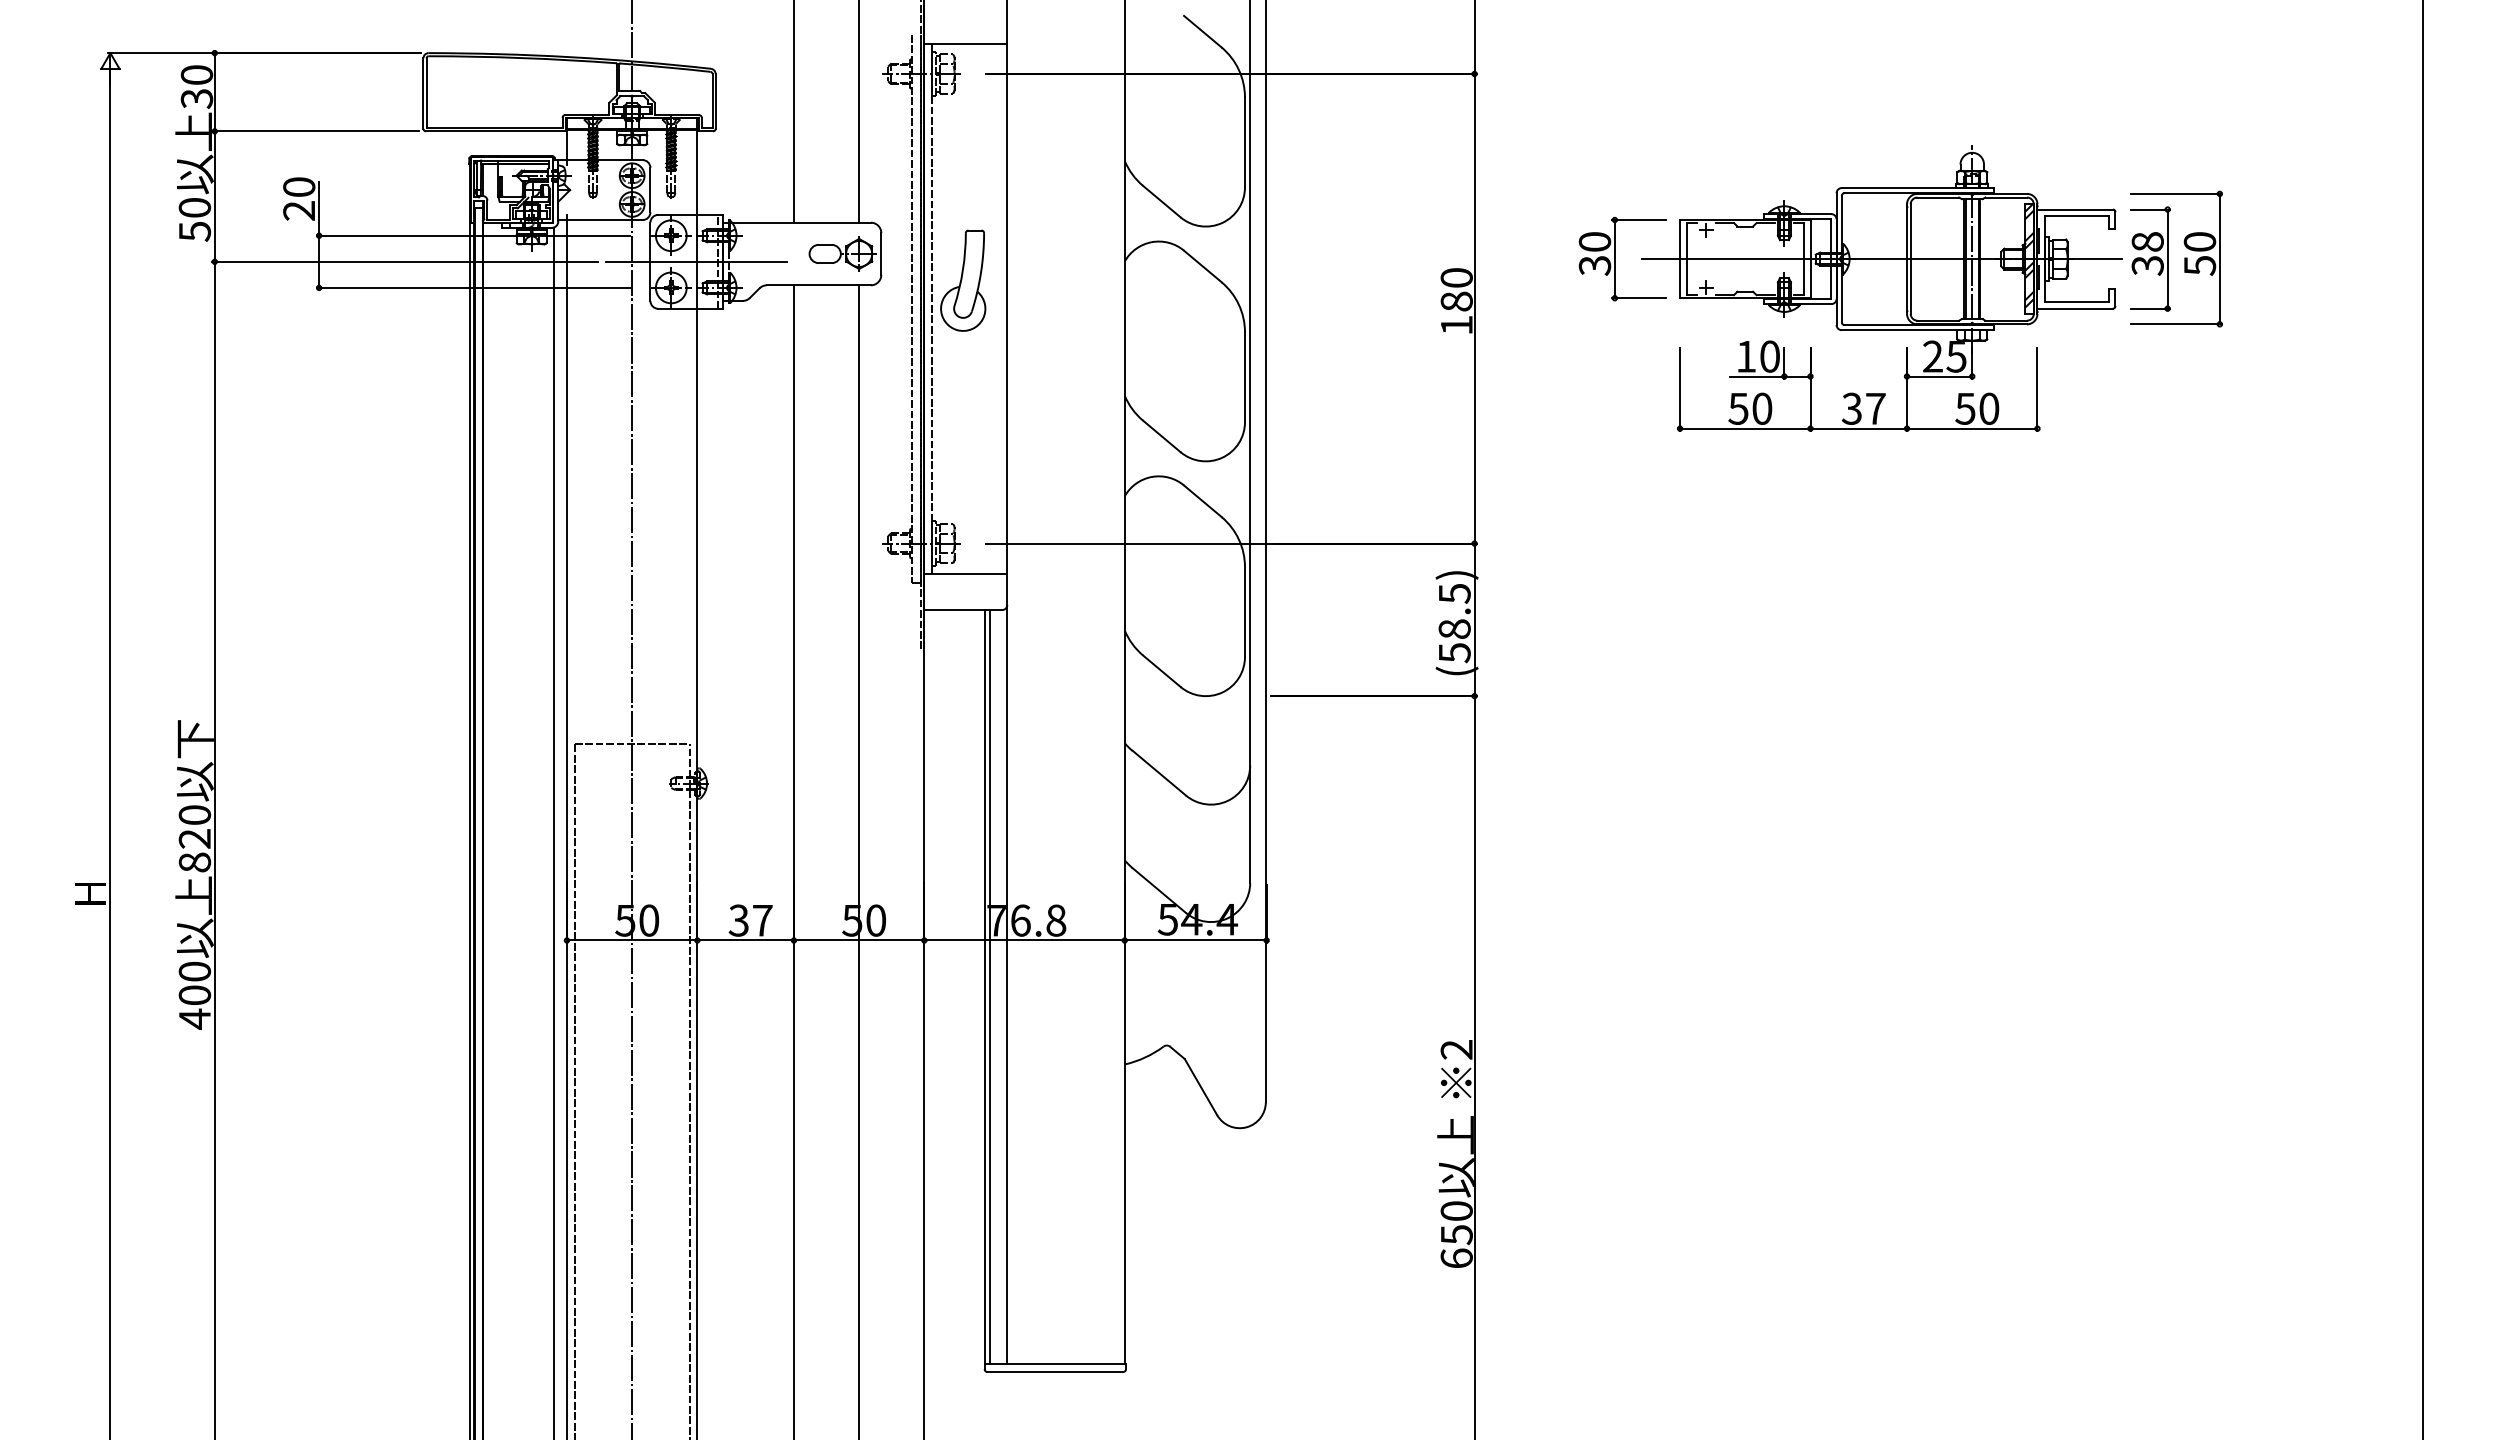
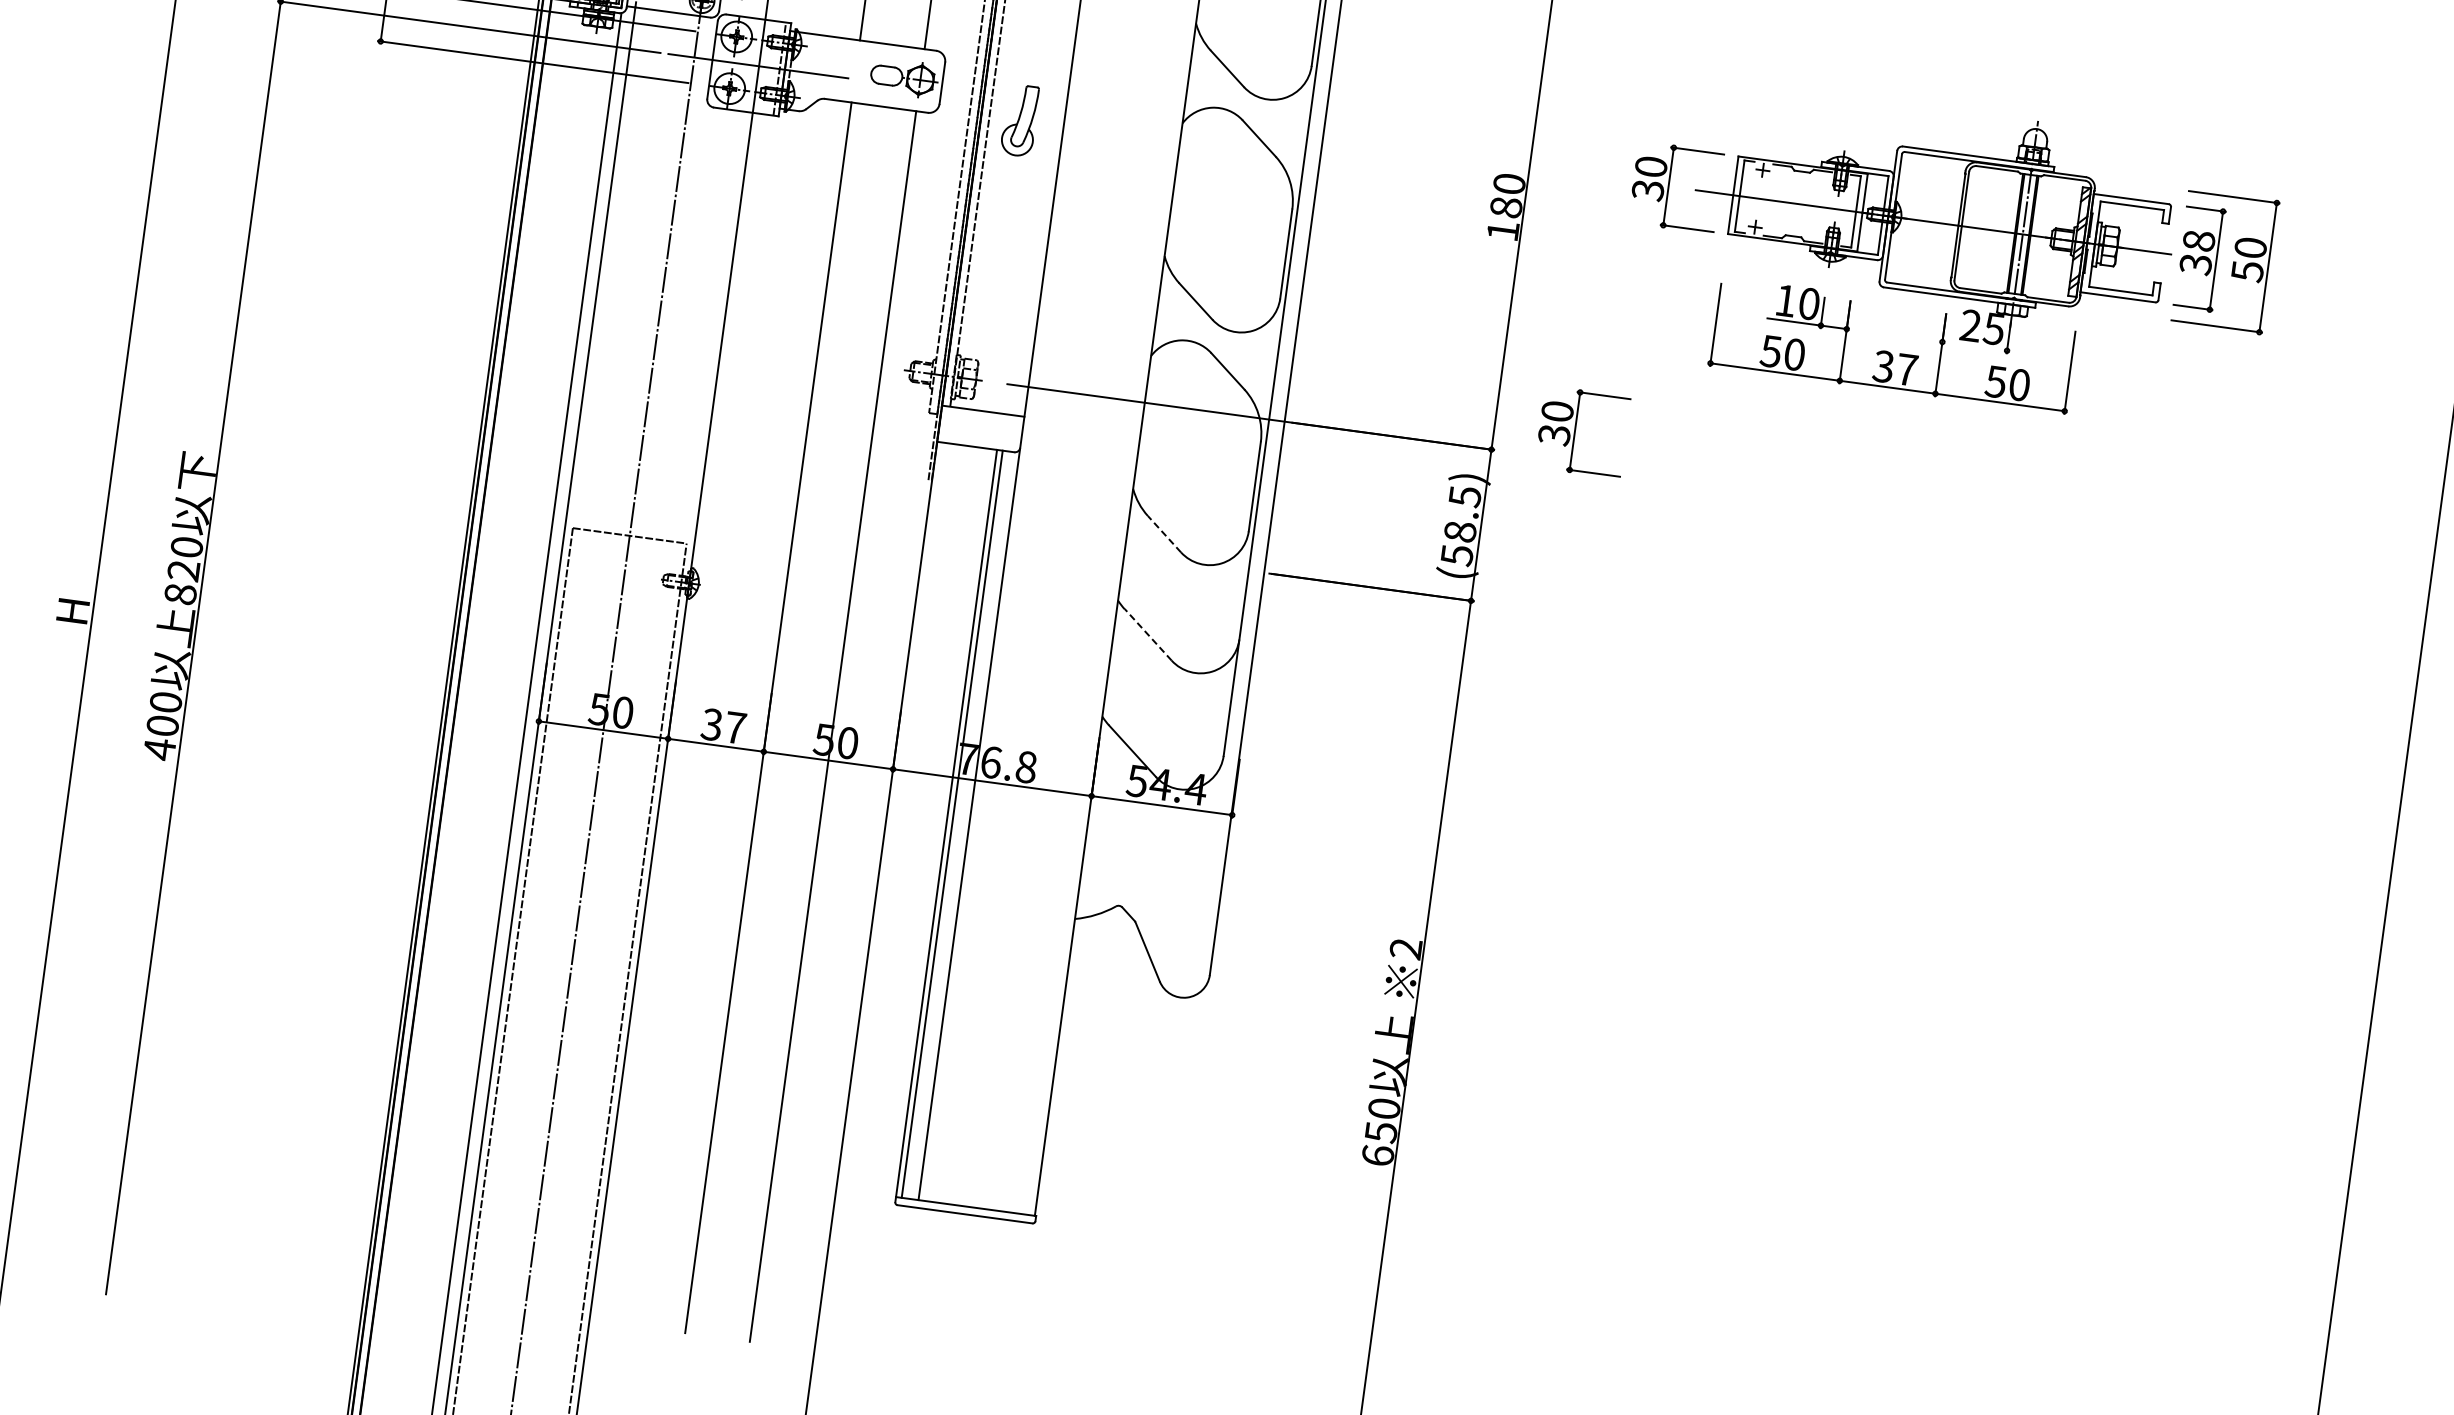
part: (963, 280) -> (1020, 120), size x0.7
line: (1939, 376) -> (1974, 346), removed
part: (1555, 513) -> (1575, 430), added
line: (1161, 671) -> (1164, 534), solid -> dashed
line: (1159, 773) -> (1148, 635), solid -> dashed

